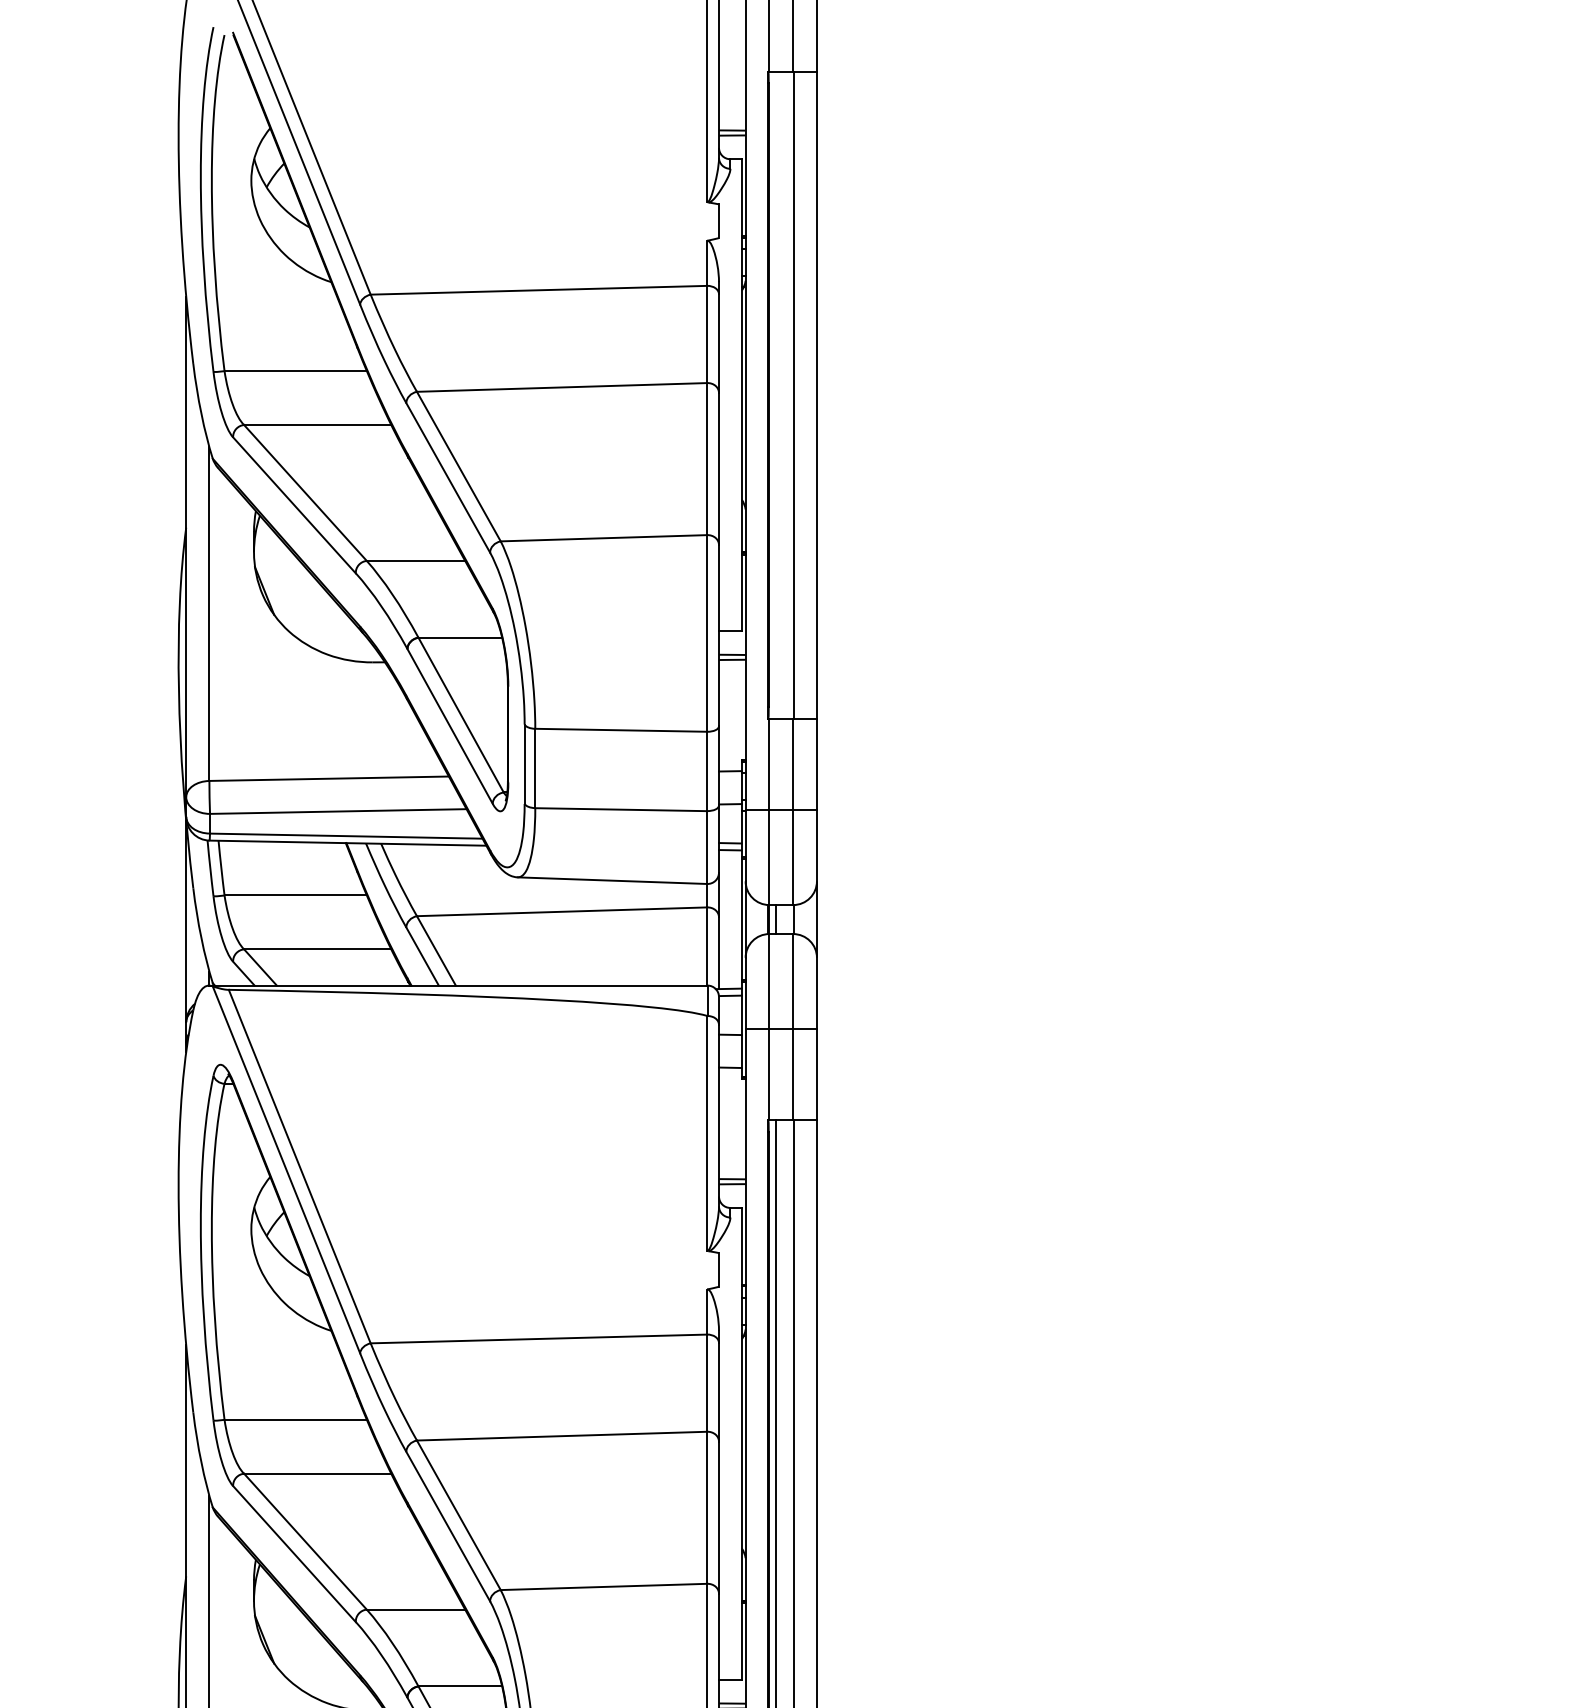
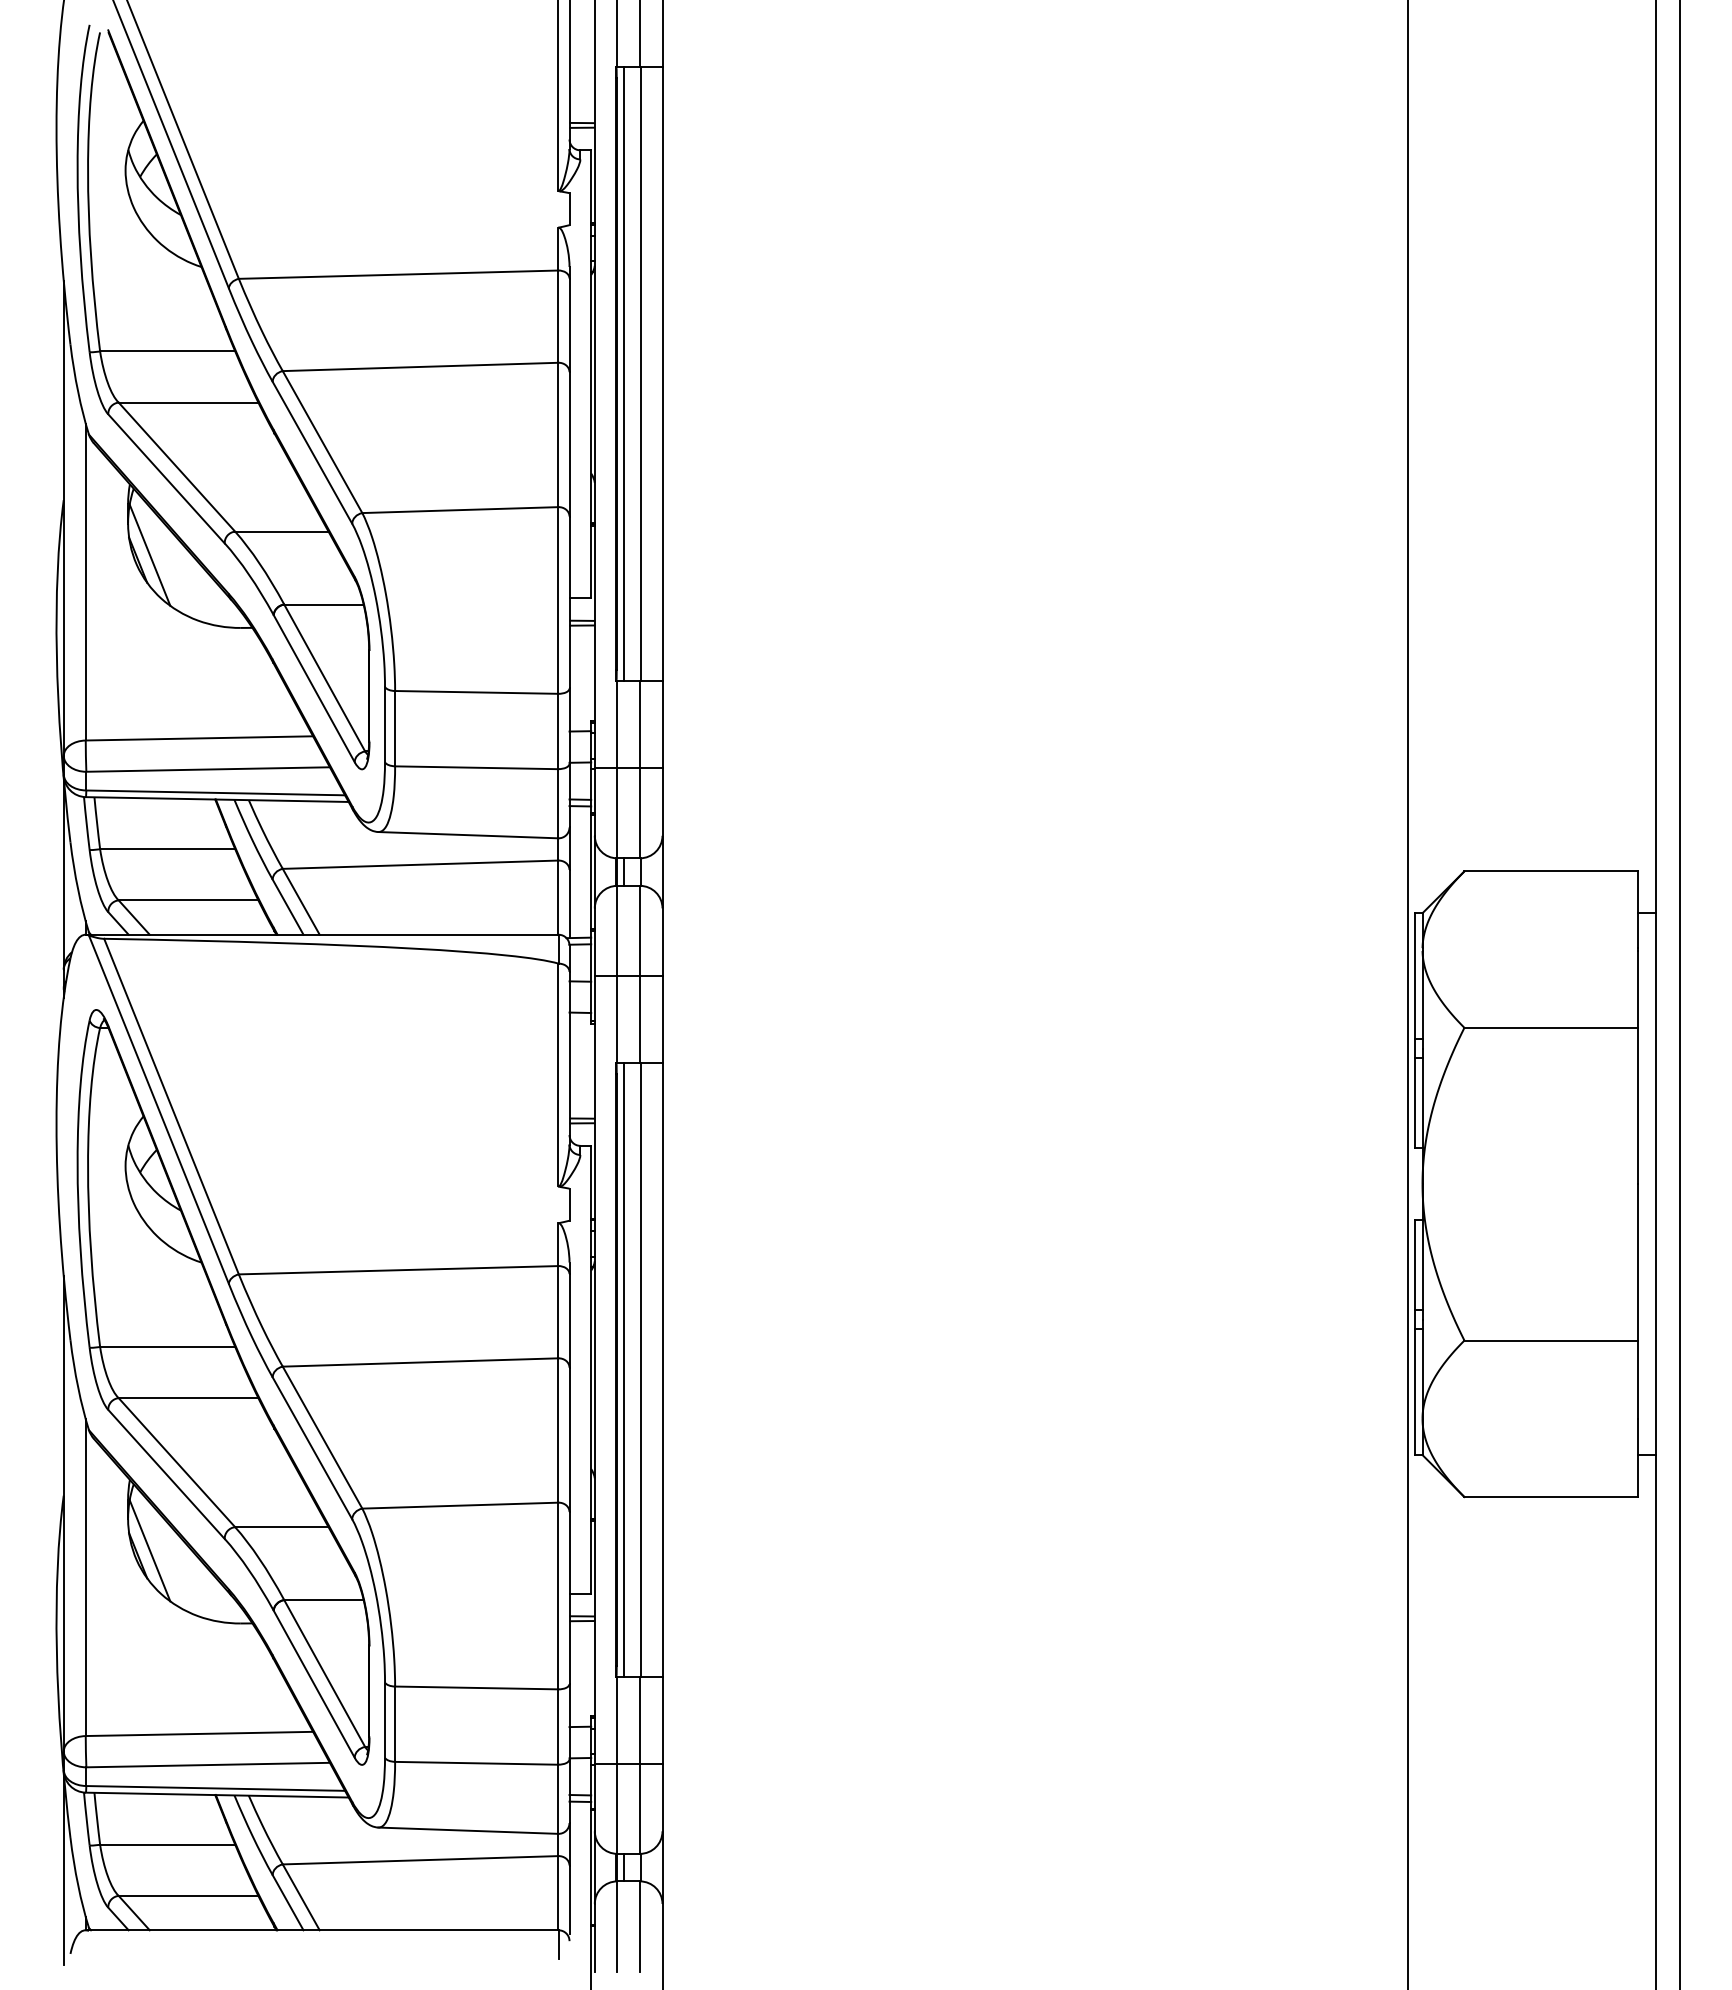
line: (775, 395) -> (623, 374), added
line: (276, 585) -> (149, 554), added
line: (276, 1634) -> (149, 1550), added

